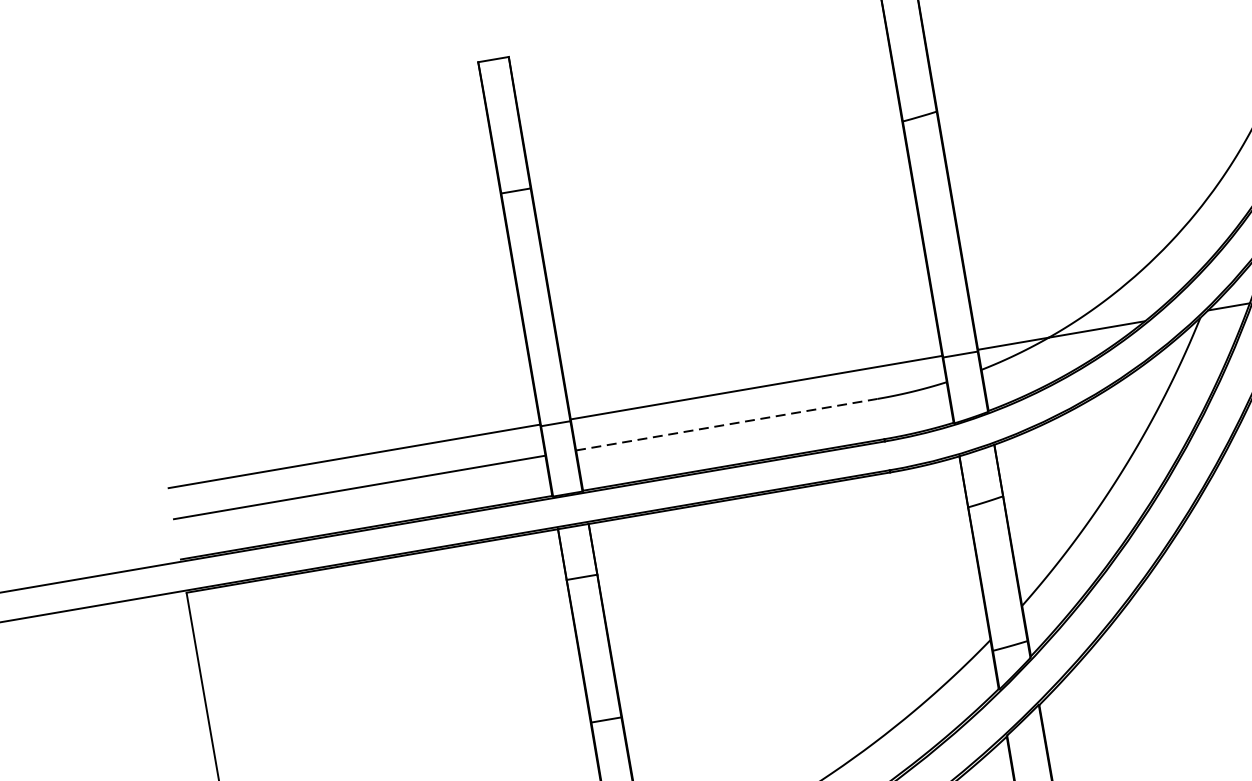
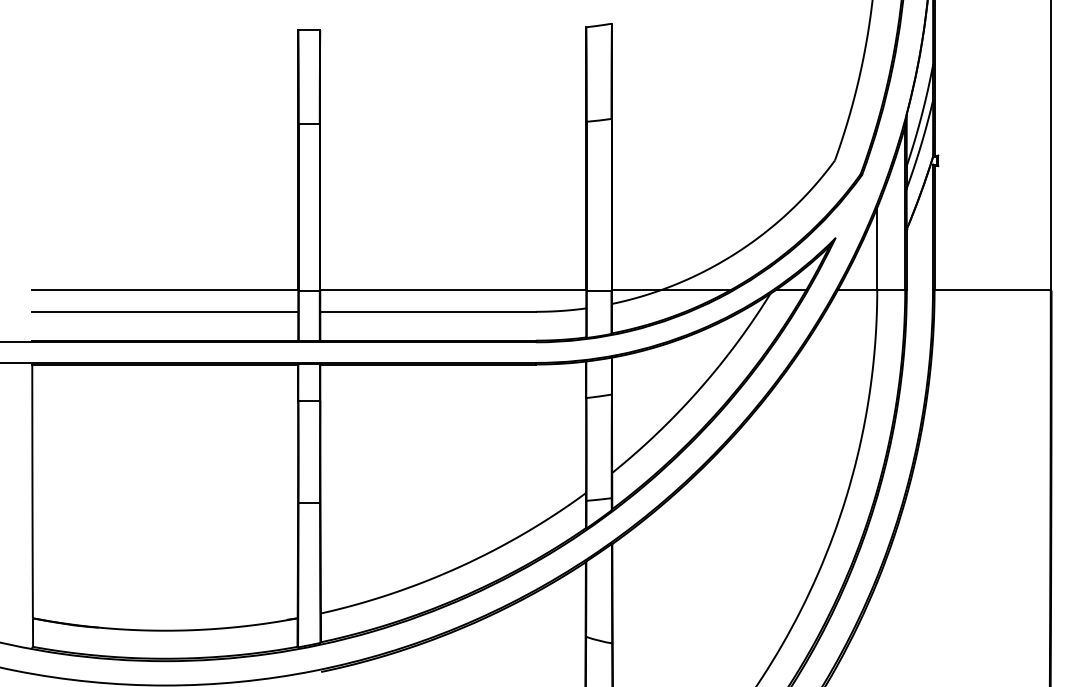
line: (727, 424) -> (428, 311), dashed -> solid

